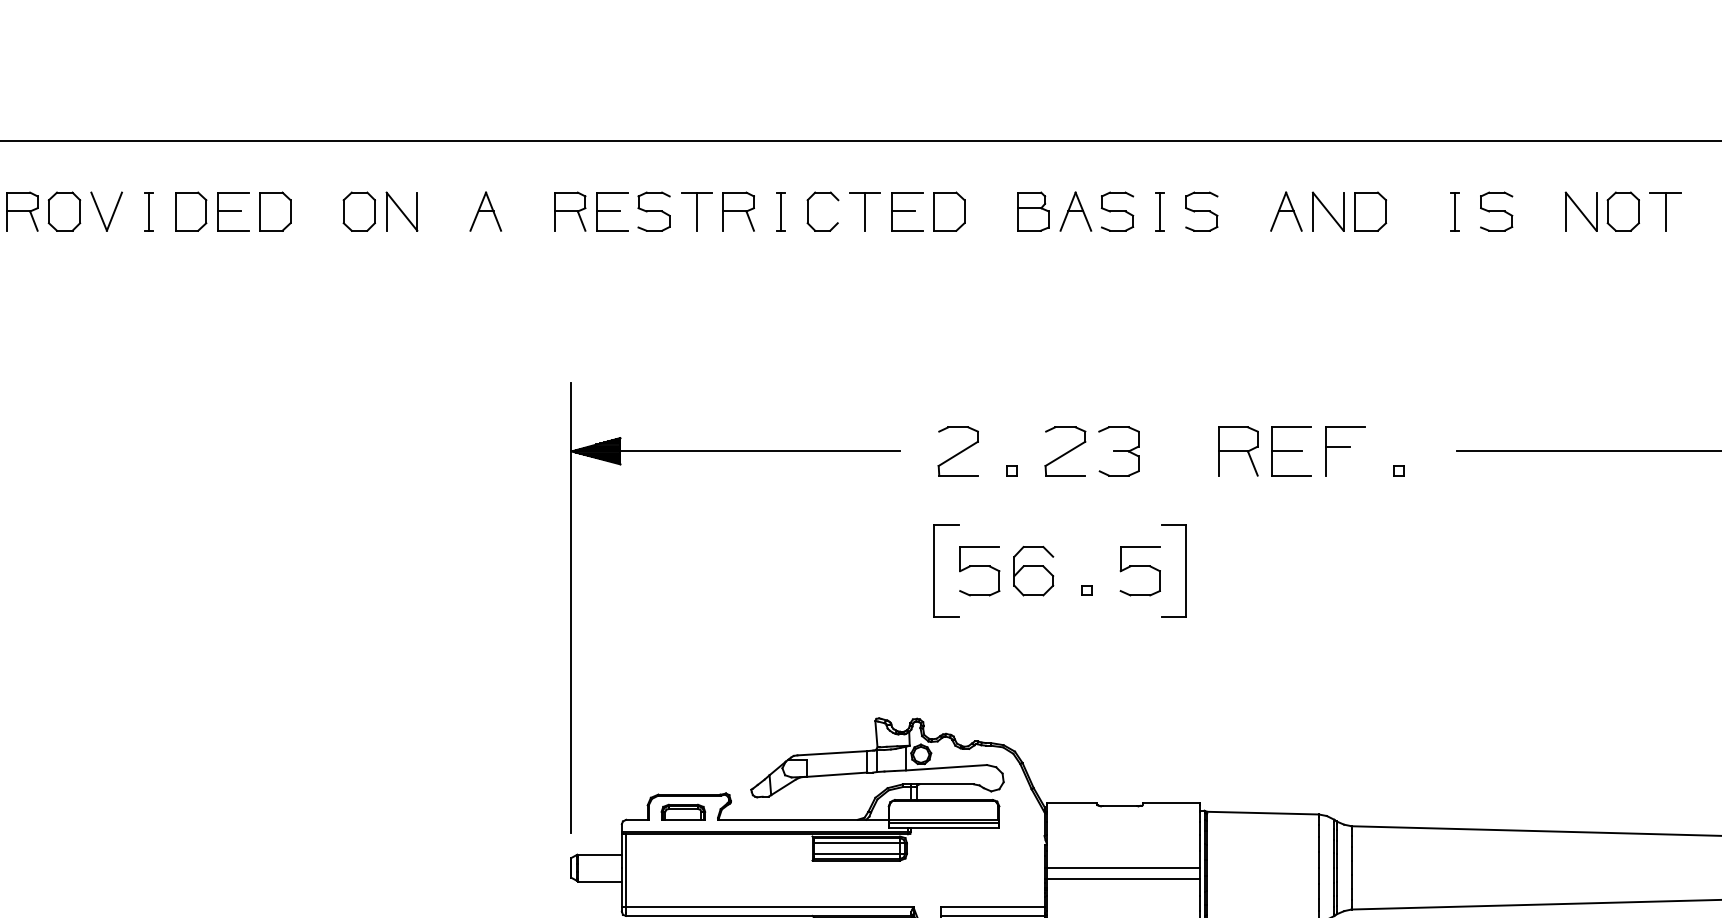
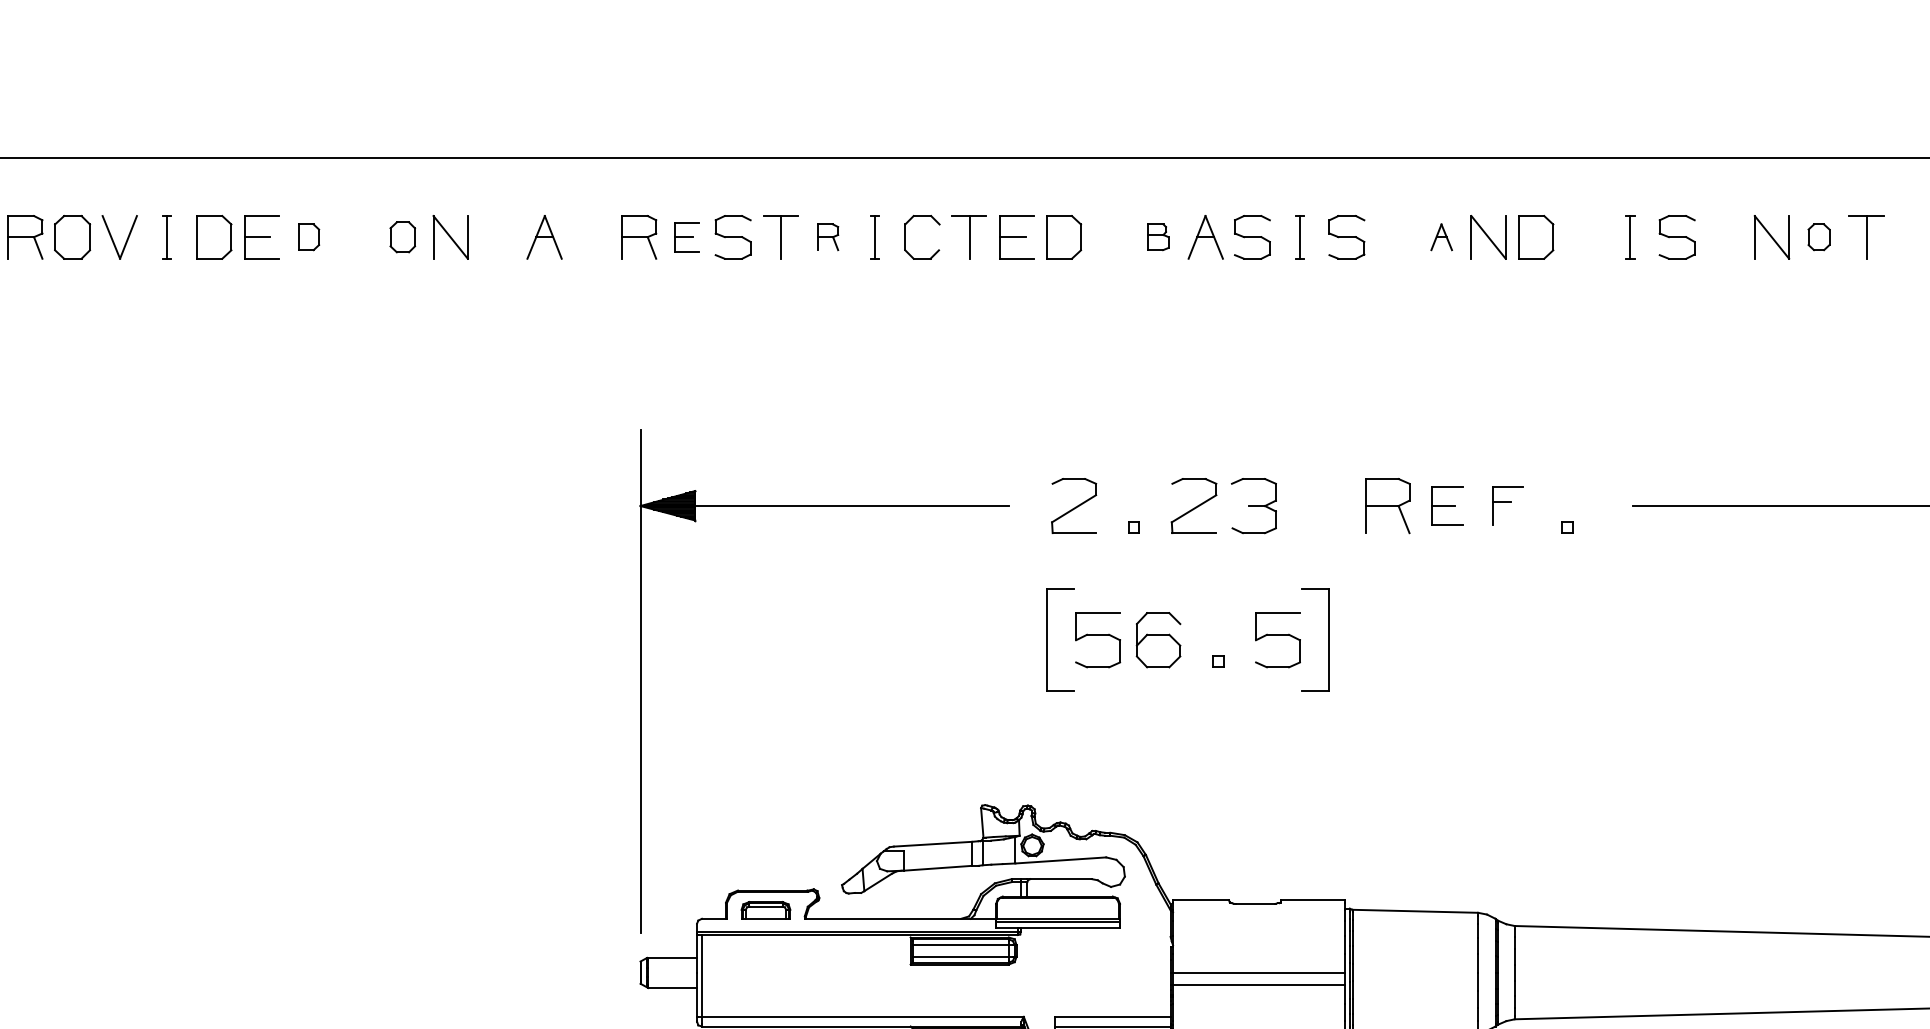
part: (275, 211) -> (308, 237), size x0.6
part: (358, 211) -> (401, 237), size x0.7
part: (612, 211) -> (686, 237), size x0.7
part: (738, 211) -> (827, 237), size x0.6
part: (1033, 211) -> (1158, 237), size x0.6
part: (1286, 211) -> (1441, 237), size x0.6
part: (1622, 211) -> (1818, 237), size x0.6
part: (1291, 451) -> (1447, 506), size x0.7
part: (1345, 451) -> (1507, 506), size x0.7

